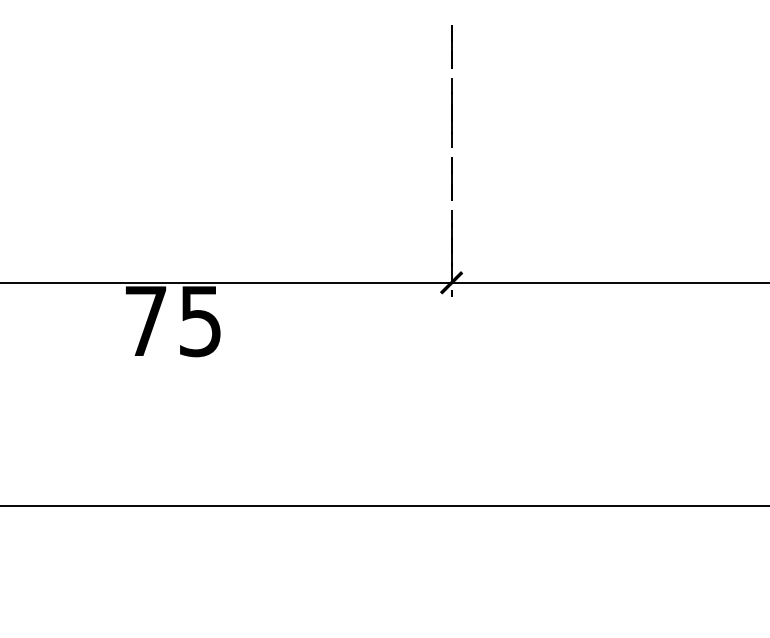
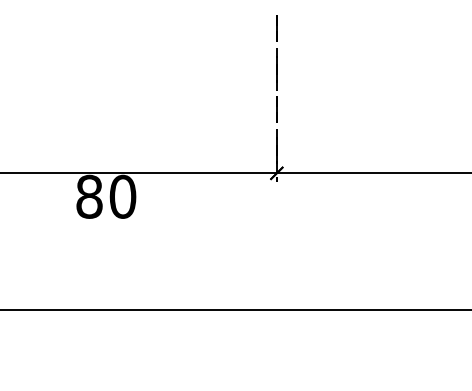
text: (173, 320) -> (106, 196), 75 -> 80

